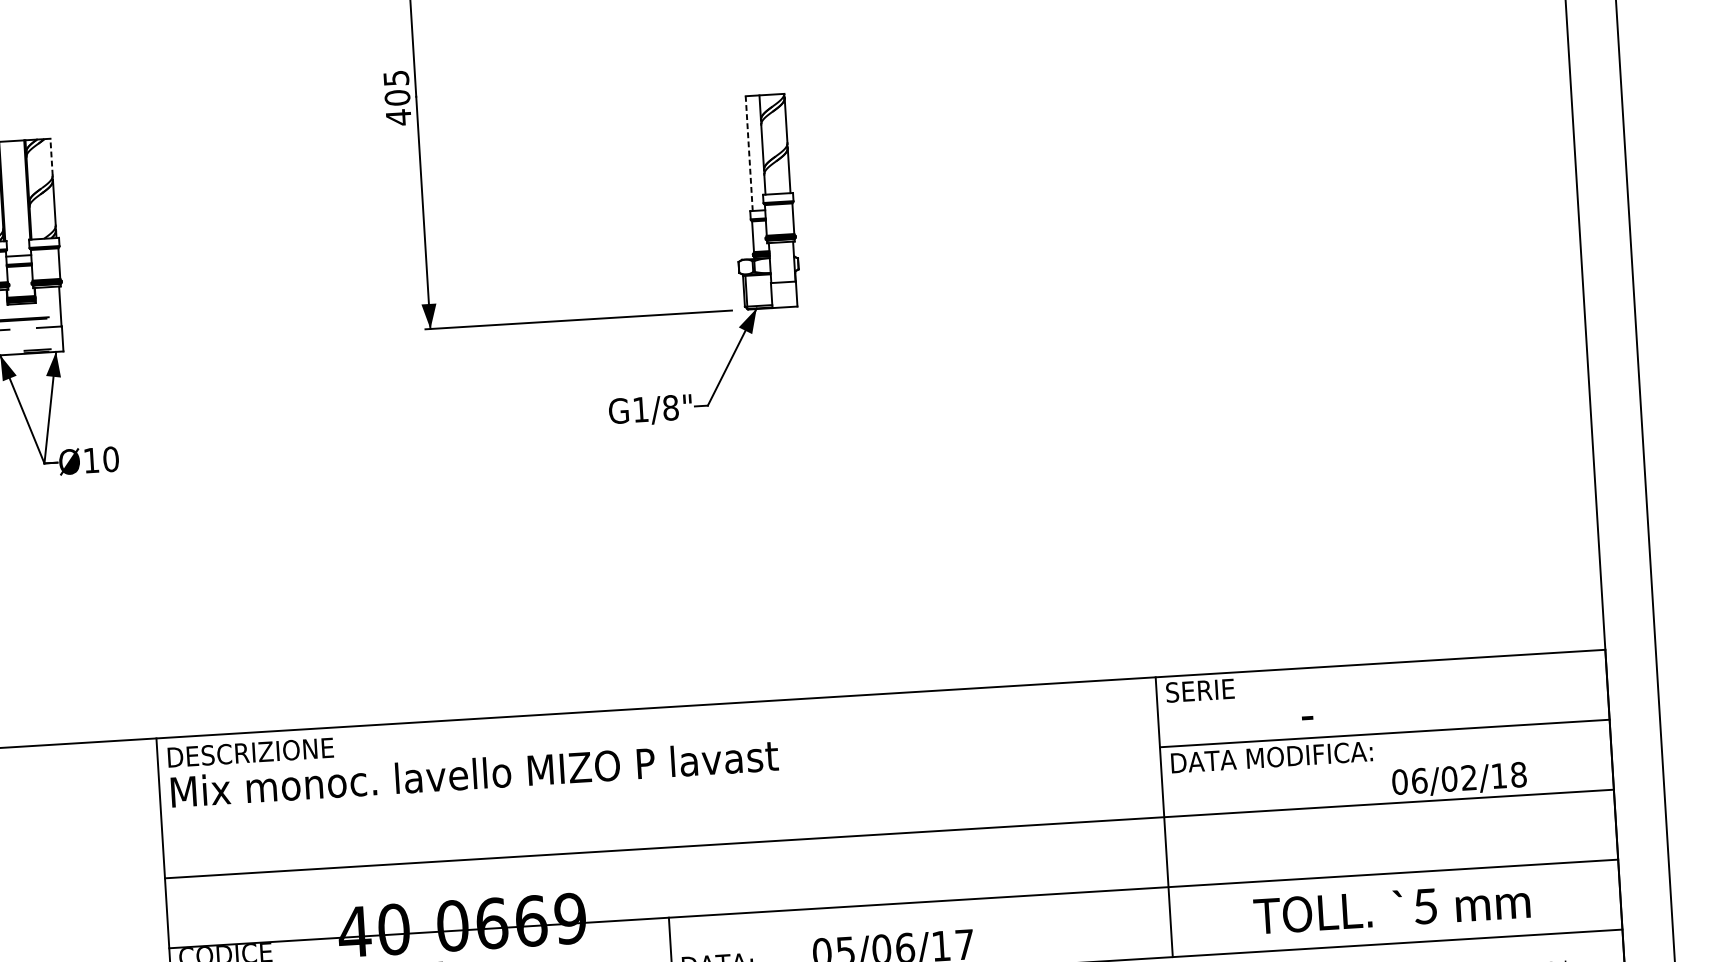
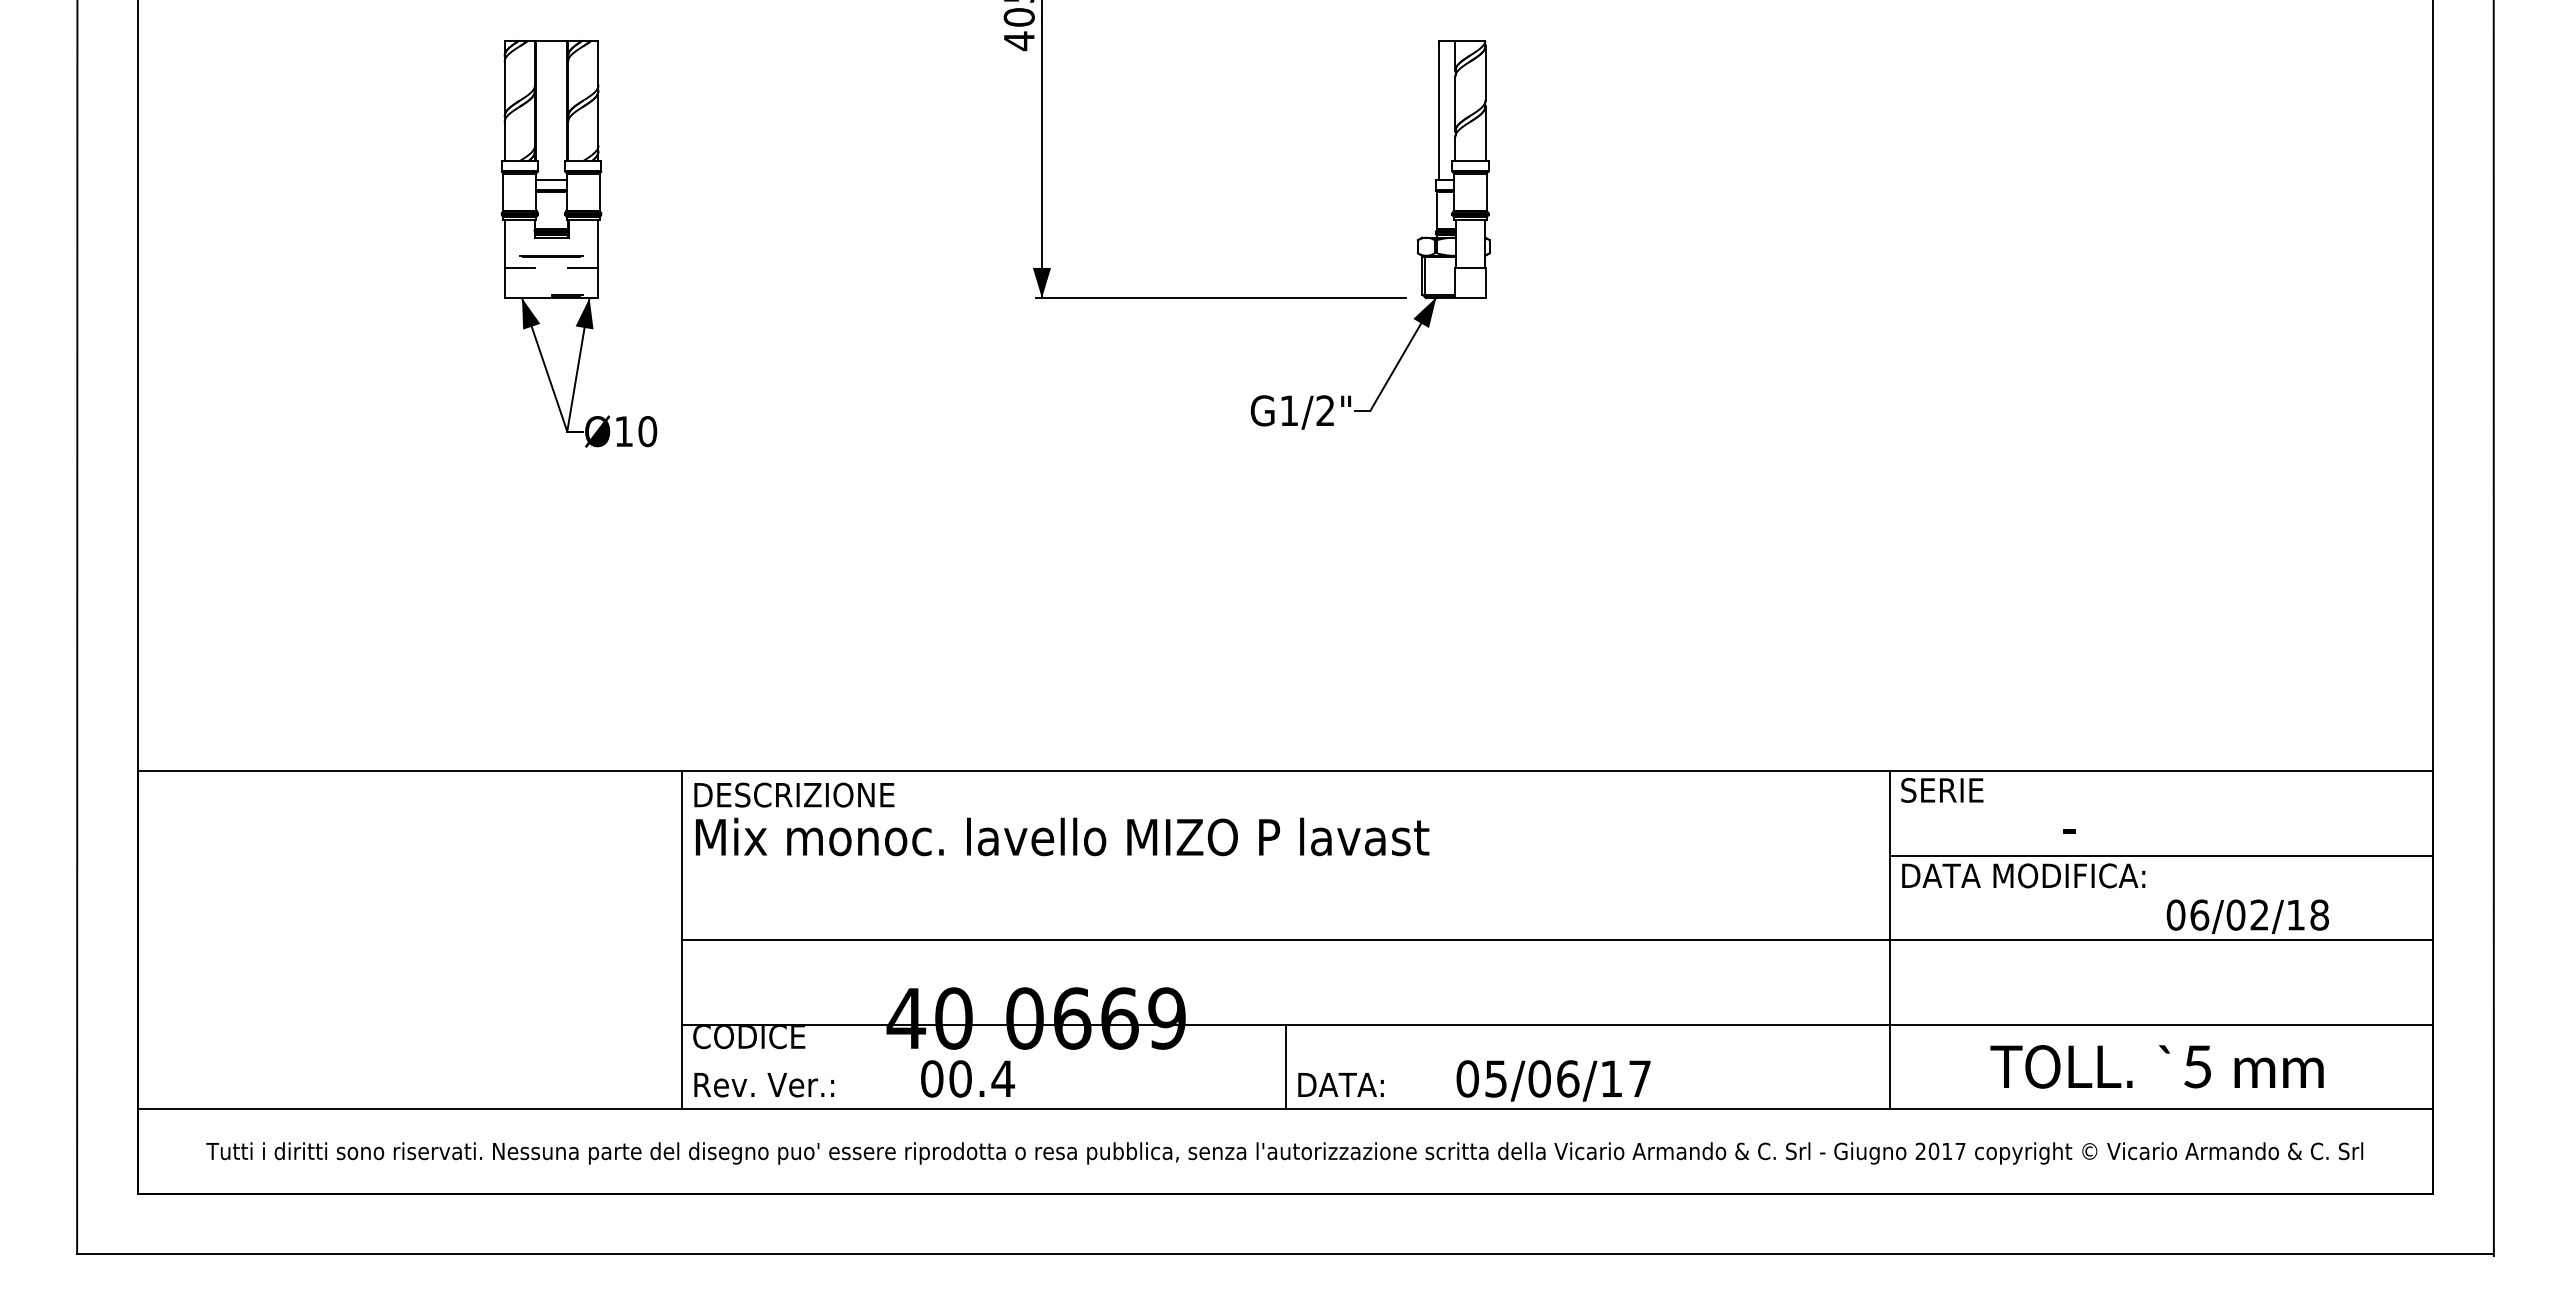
line: (748, 152) -> (1438, 109), dashed -> solid
line: (51, 156) -> (598, 62), dashed -> solid
text: (670, 407) -> (1325, 410), G1/8" -> G1/2"

